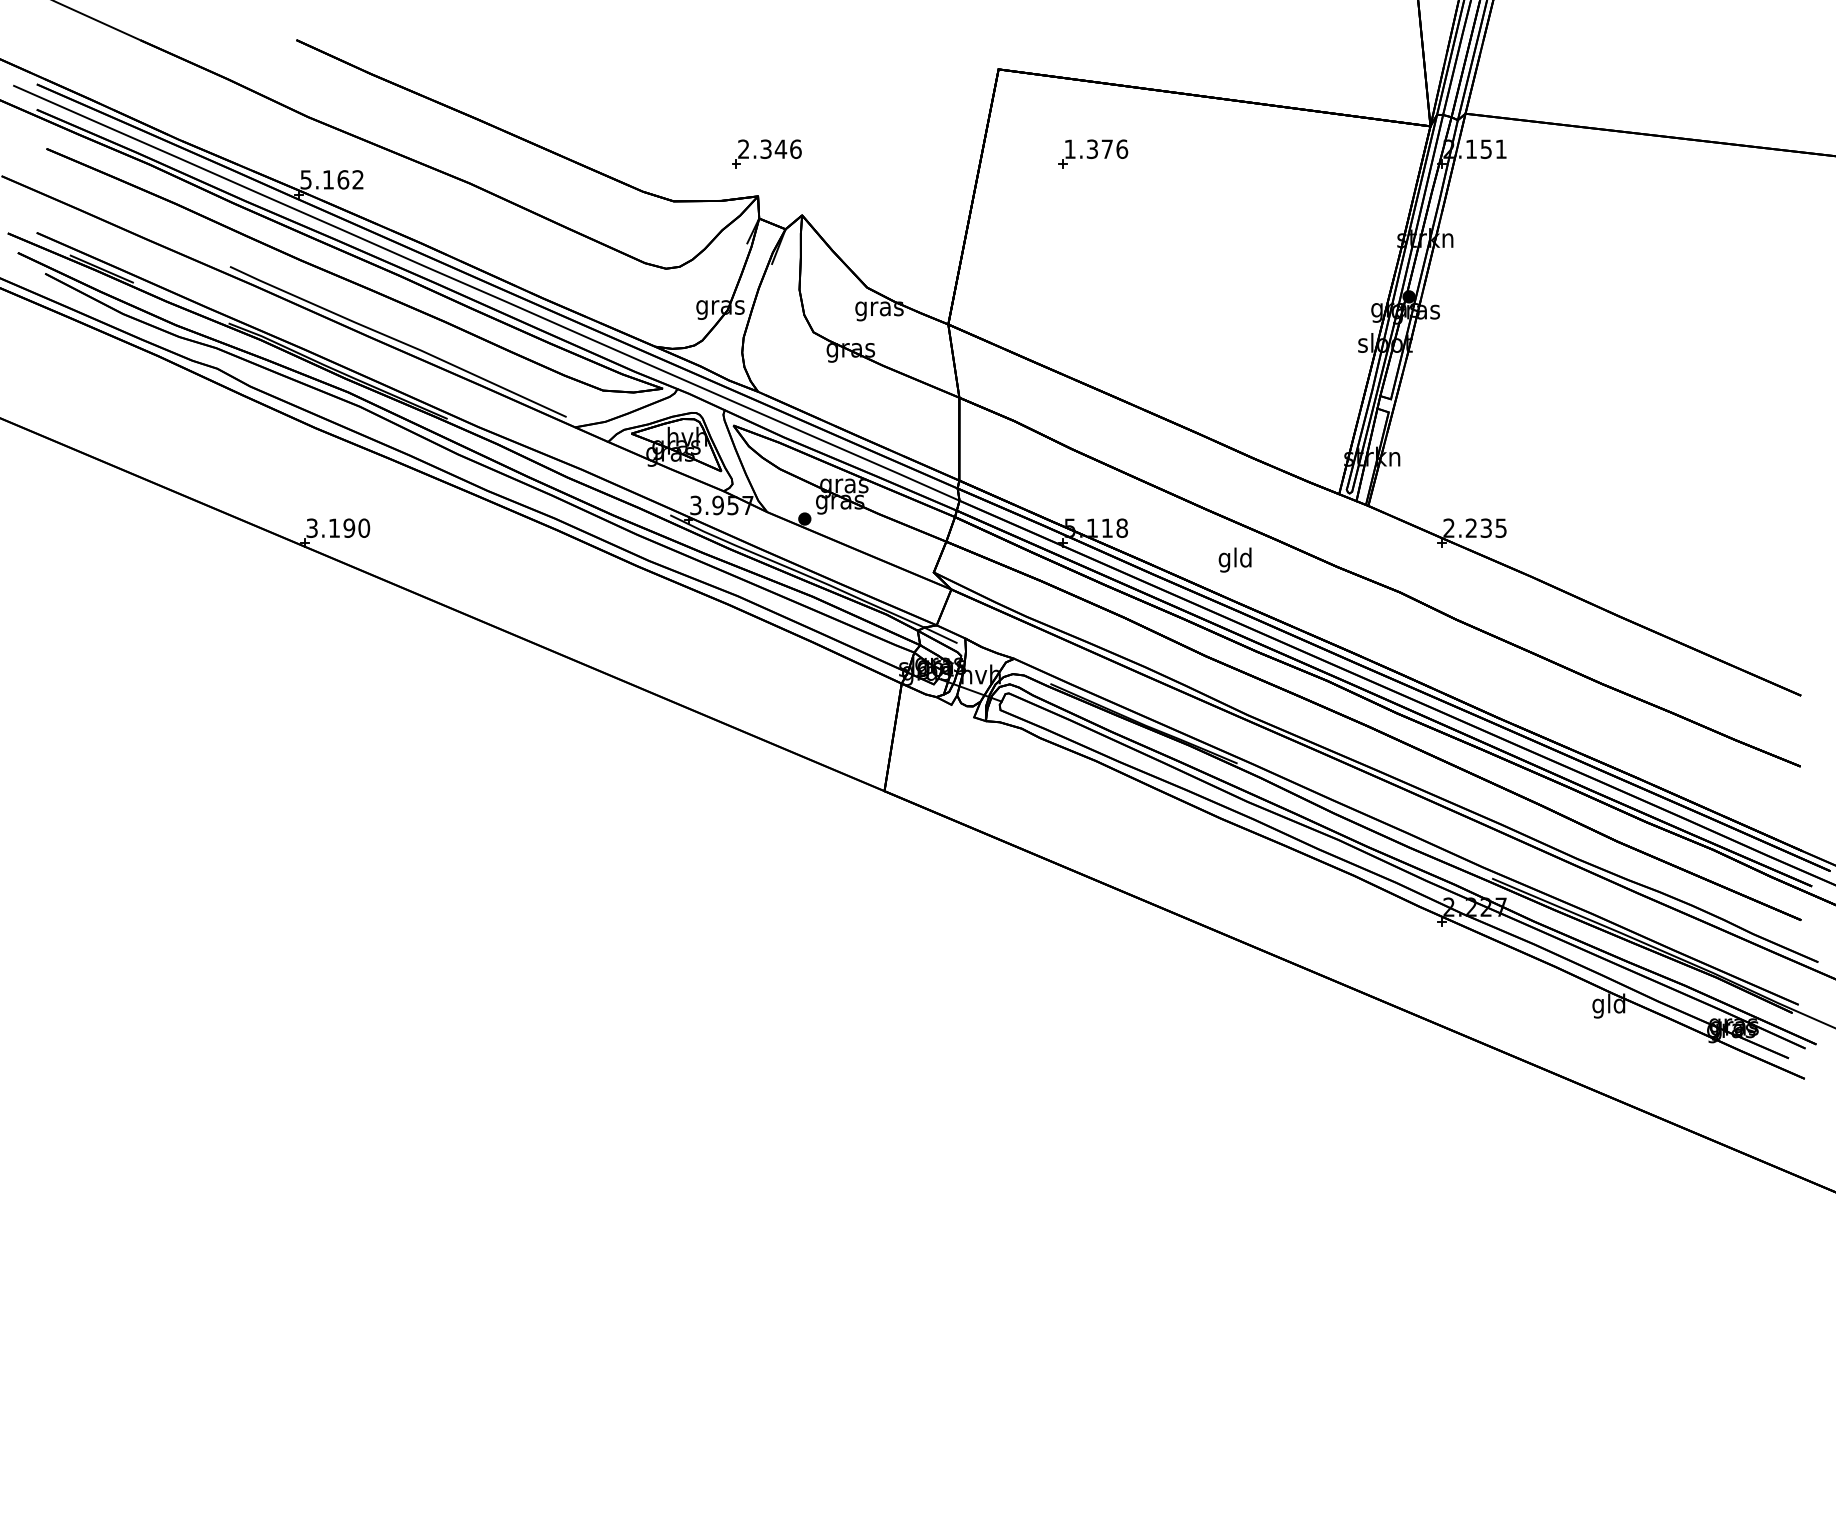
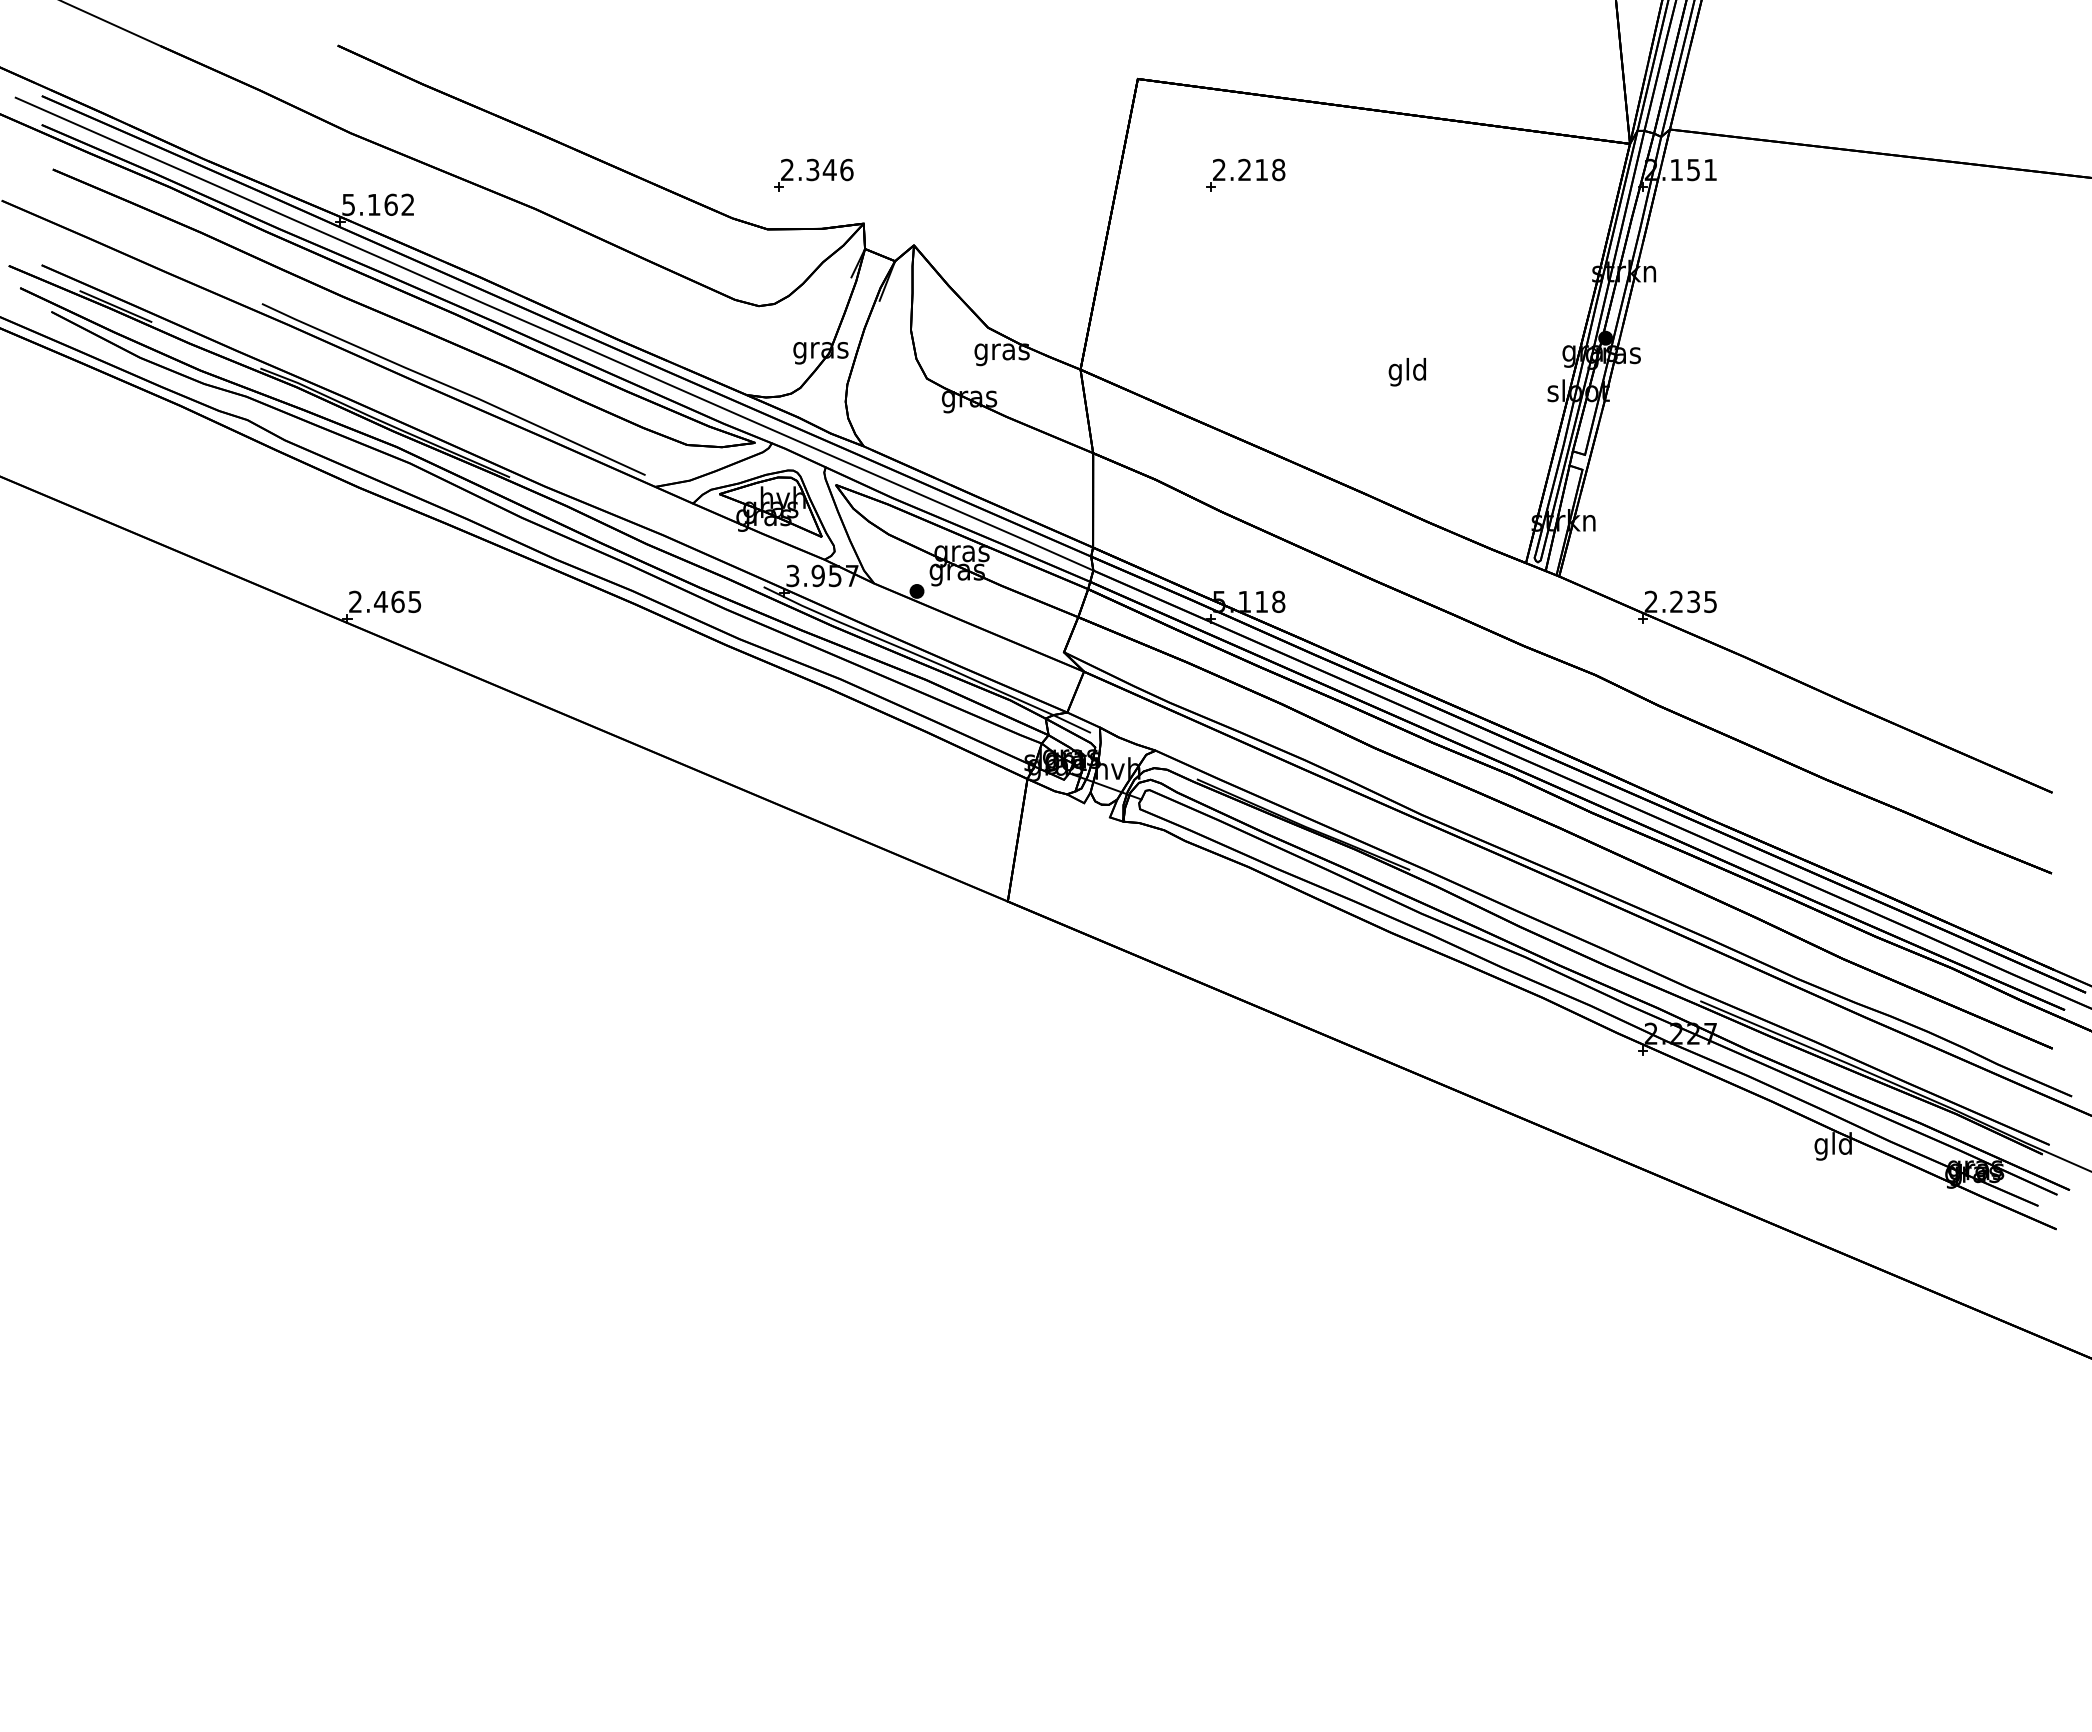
text: (1096, 148) -> (1249, 169), 1.376 -> 2.218
part: (766, 153) -> (813, 174), moved
text: (338, 527) -> (385, 601), 3.190 -> 2.465
text: (1234, 560) -> (1406, 372), moved

